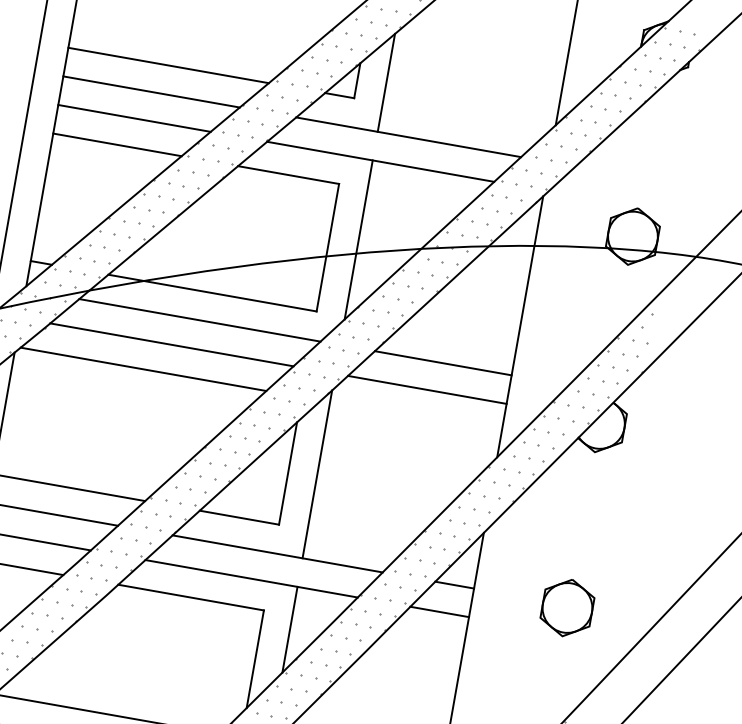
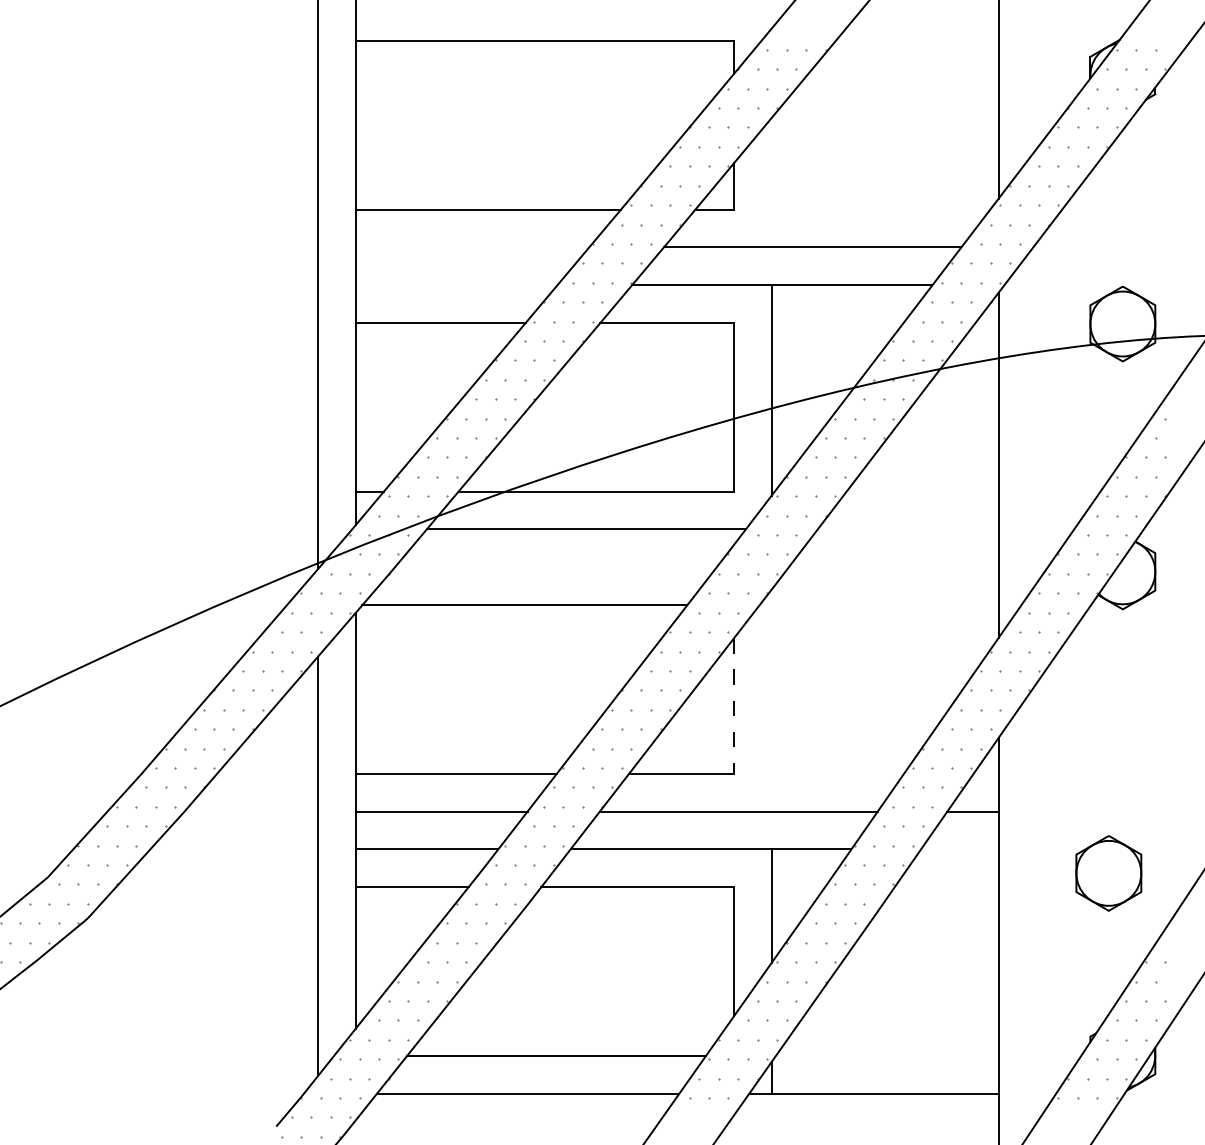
line: (386, 82) -> (771, 182), removed
line: (151, 92) -> (472, 247), removed
line: (134, 118) -> (456, 285), removed
line: (171, 344) -> (555, 567), removed
line: (442, 363) -> (907, 529), removed
line: (427, 390) -> (893, 567), removed
line: (287, 473) -> (733, 706), solid -> dashed
line: (317, 474) -> (771, 700), removed
part: (567, 608) -> (1108, 873), moved
line: (439, 612) -> (959, 849), removed

